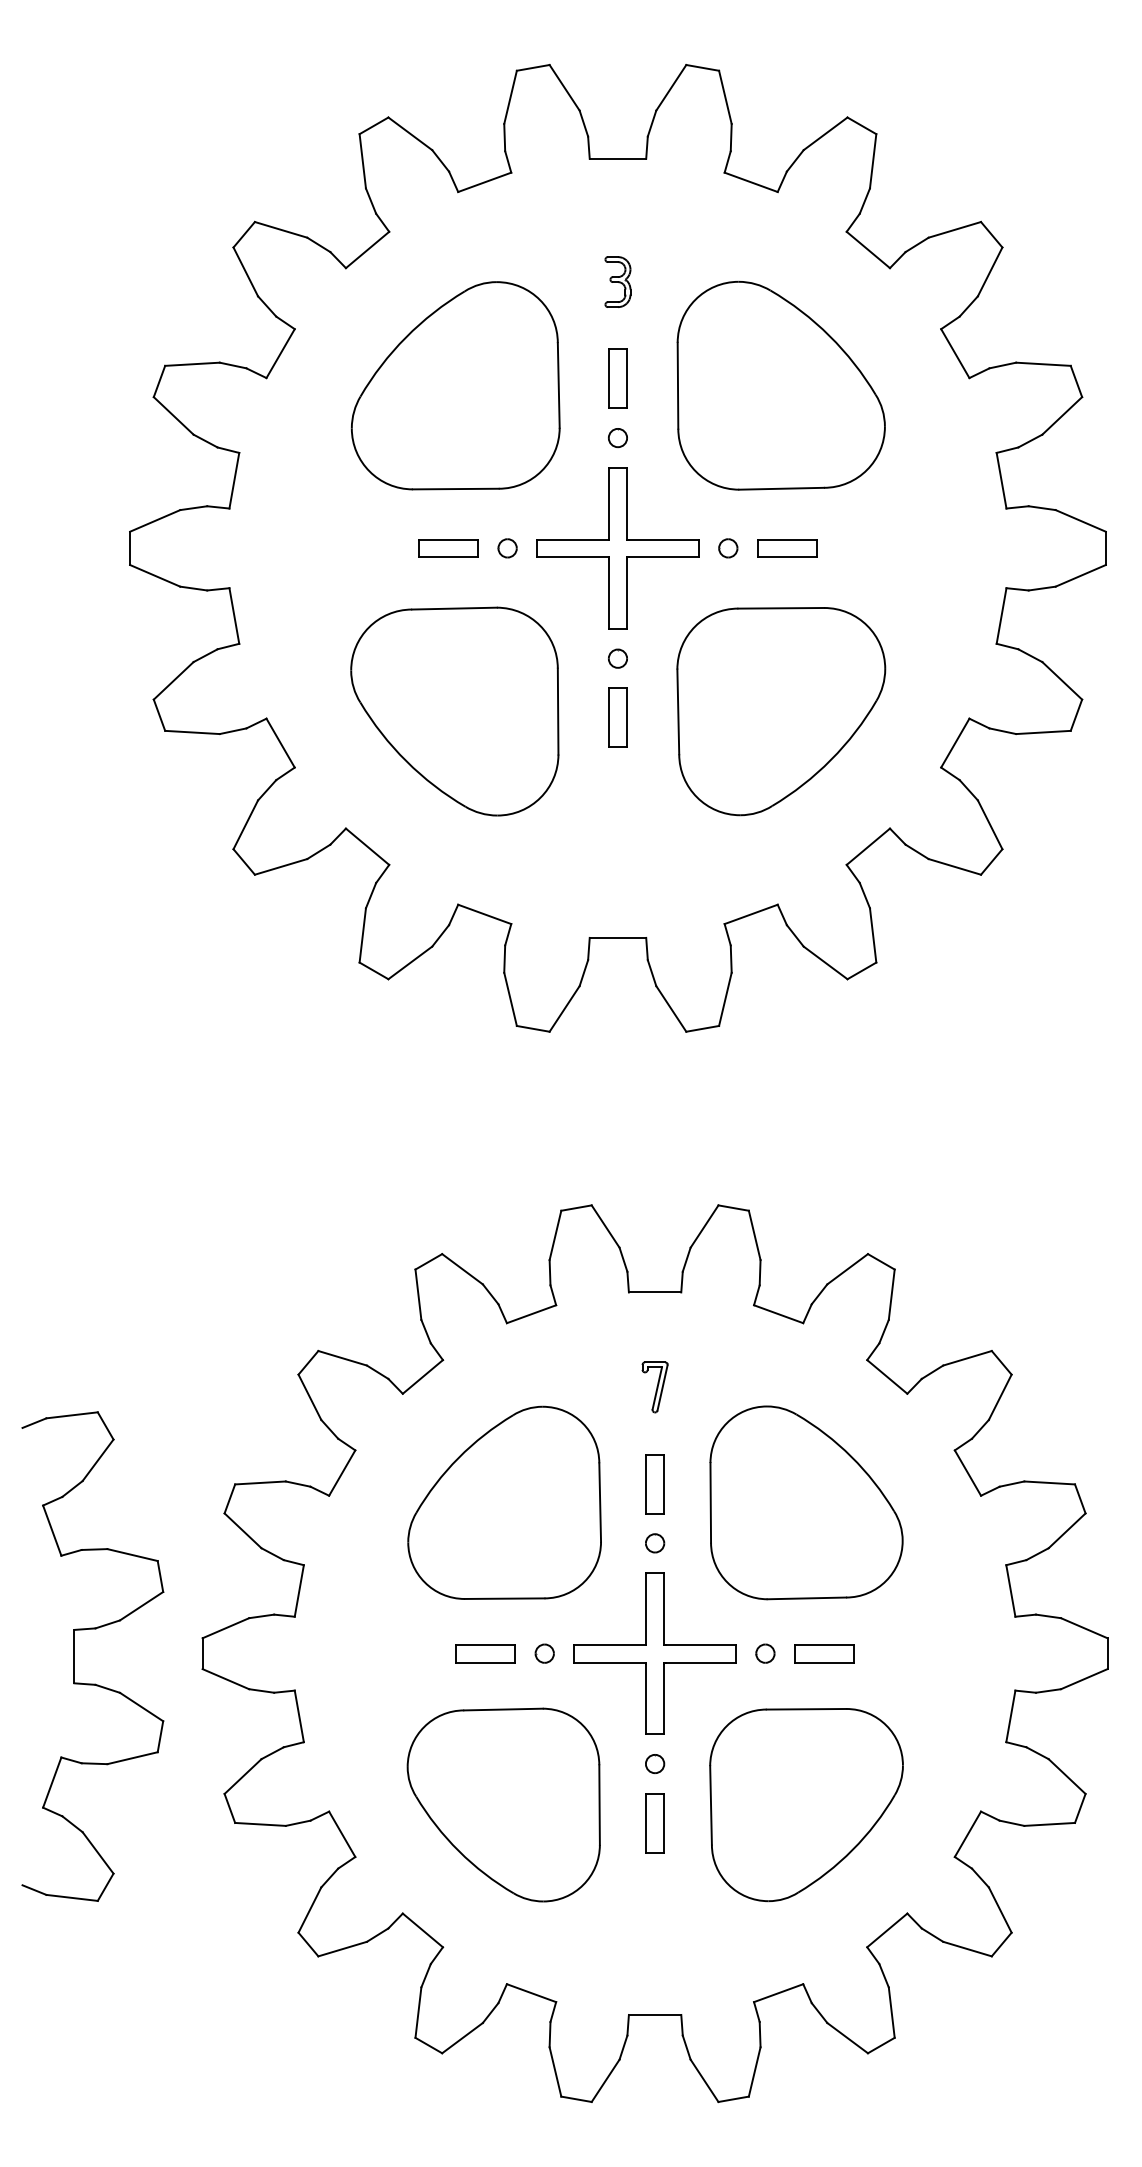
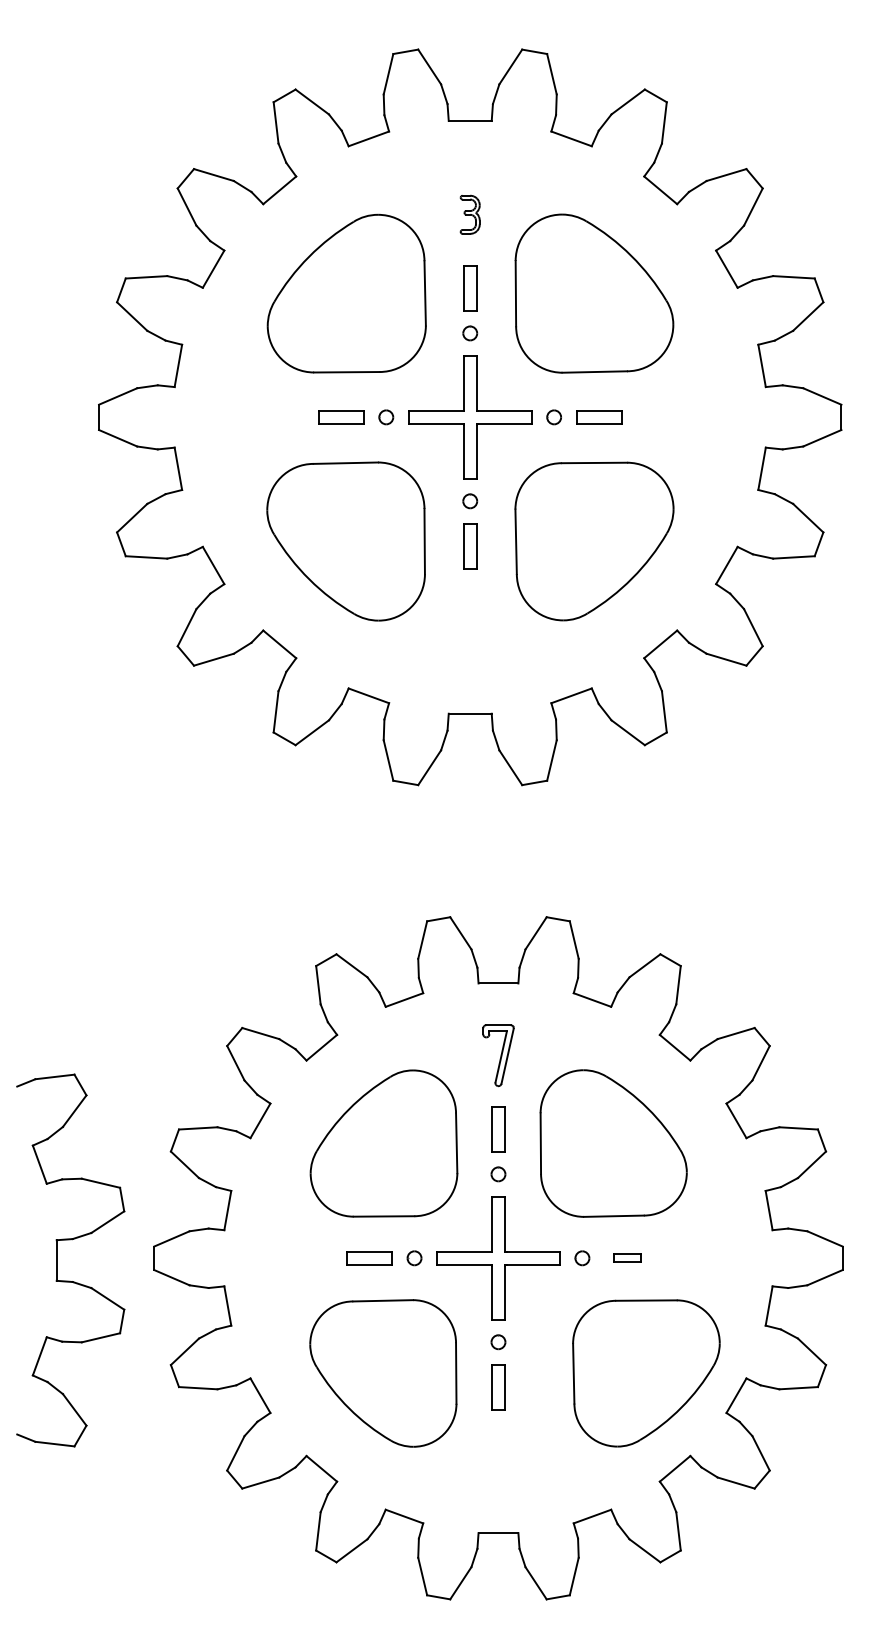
part: (654, 1387) -> (498, 1055), size x1.6
part: (824, 1653) -> (627, 1258), size x0.6
part: (806, 1805) -> (646, 1373), moved

